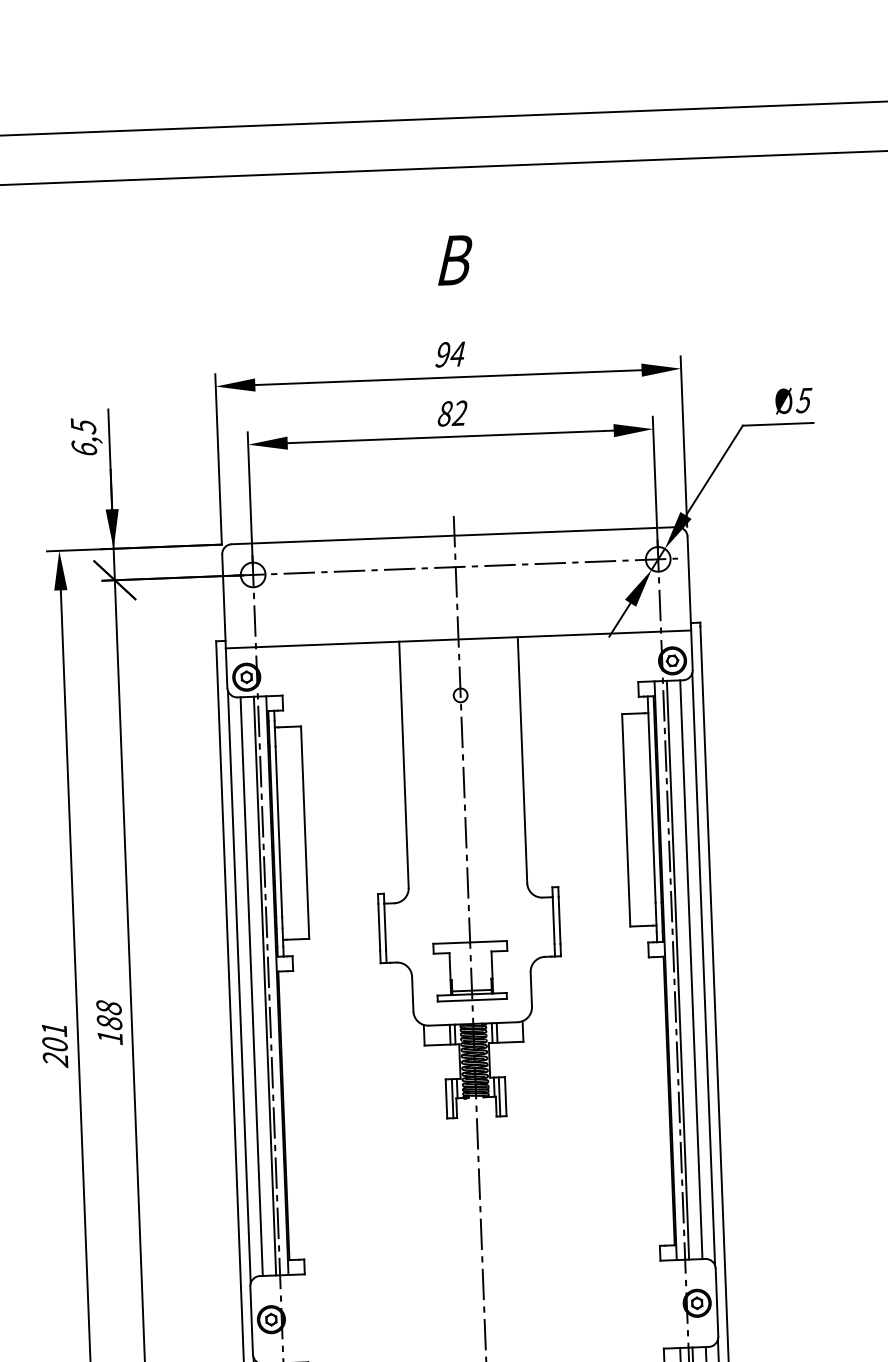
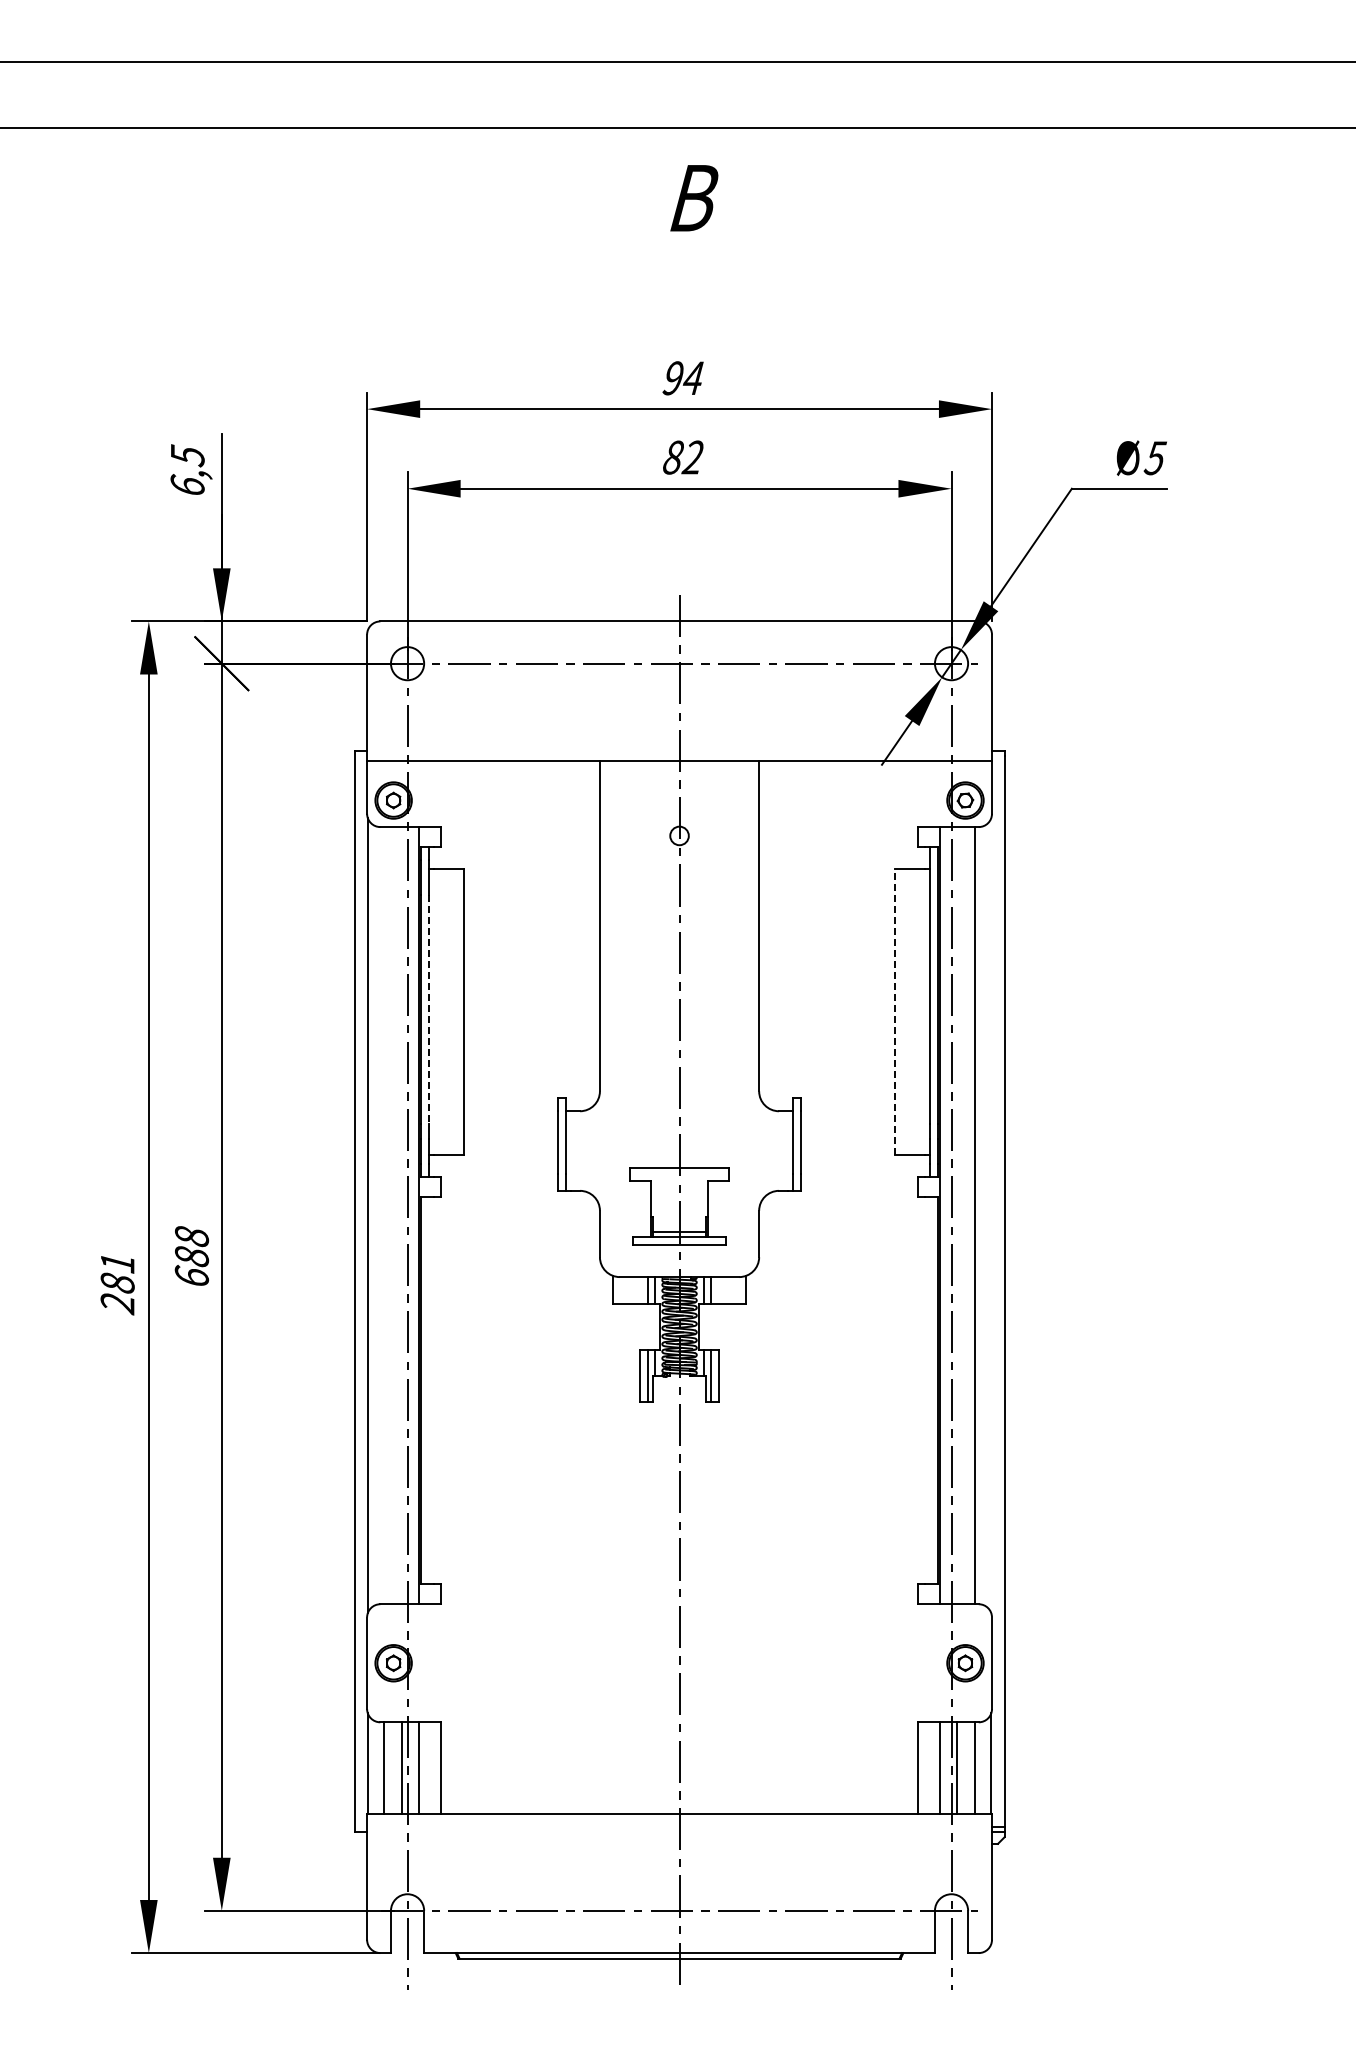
text: (455, 260) -> (694, 198), moved
line: (626, 819) -> (895, 1011), solid -> dashed
line: (278, 831) -> (428, 1009), solid -> dashed
line: (703, 969) -> (991, 1215), removed
line: (677, 970) -> (956, 1215), removed
line: (265, 985) -> (402, 1215), removed
line: (251, 986) -> (384, 1215), removed
text: (109, 1036) -> (191, 1275), 188 -> 688
text: (54, 1044) -> (117, 1282), 201 -> 281

